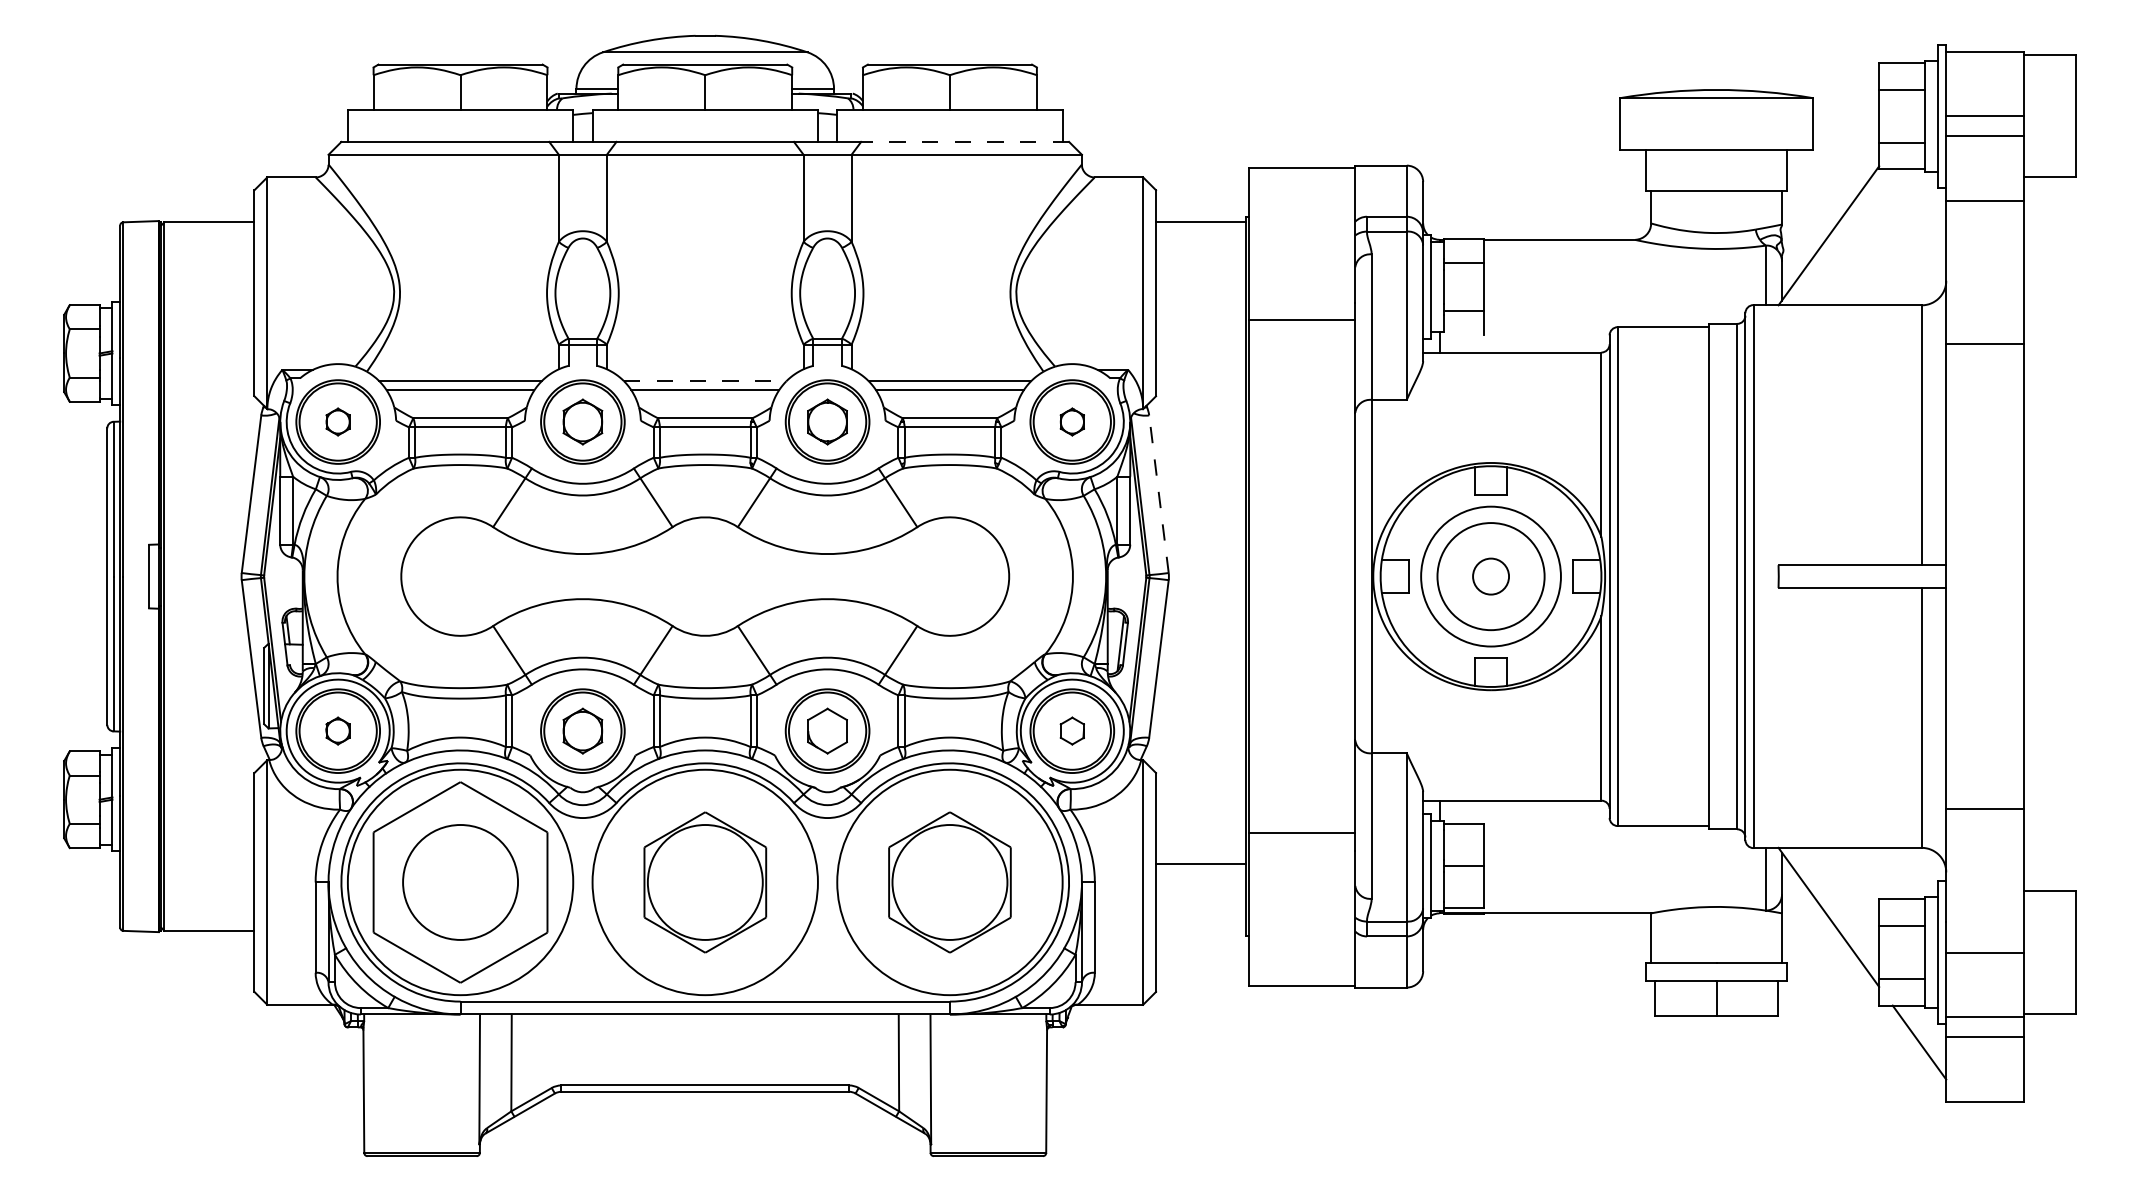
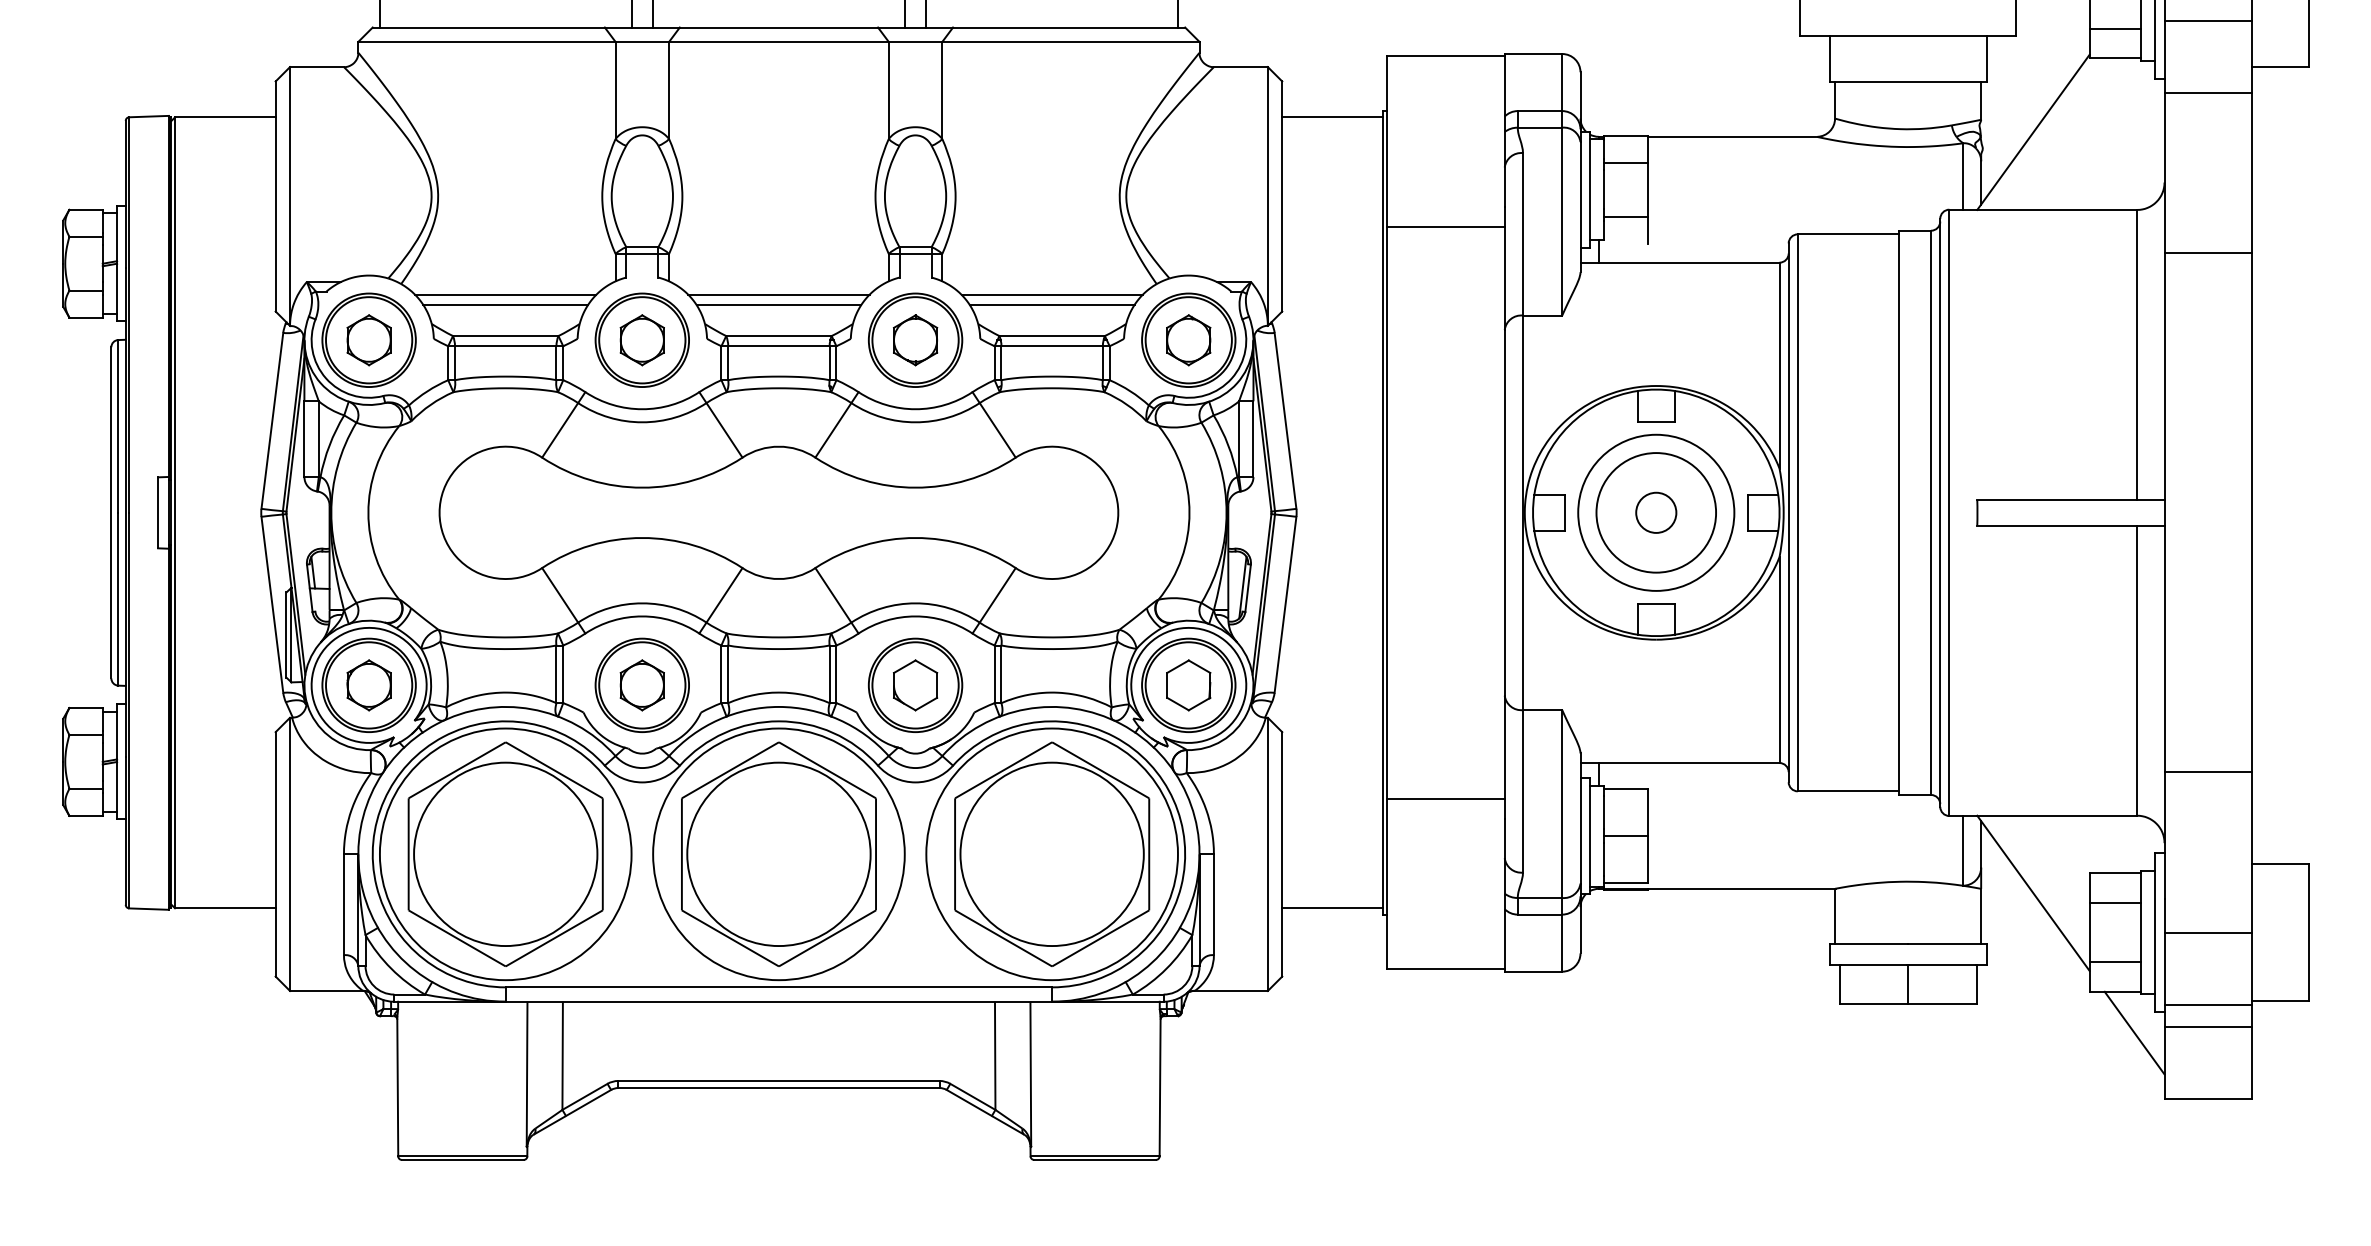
line: (965, 141) -> (1069, 27), dashed -> solid
line: (705, 381) -> (779, 295), dashed -> solid
part: (337, 421) -> (368, 339), size x1.67
part: (1072, 421) -> (1188, 339), size x1.67
line: (1158, 493) -> (1285, 420), dashed -> solid
part: (337, 730) -> (368, 684), size x1.67
part: (1072, 730) -> (1188, 684), size x1.67
line: (1201, 863) -> (1333, 907), moved
circle: (460, 882) -> (505, 854), size x1.43
part: (705, 882) -> (779, 854), size x1.43
part: (949, 882) -> (1051, 854), size x1.43

